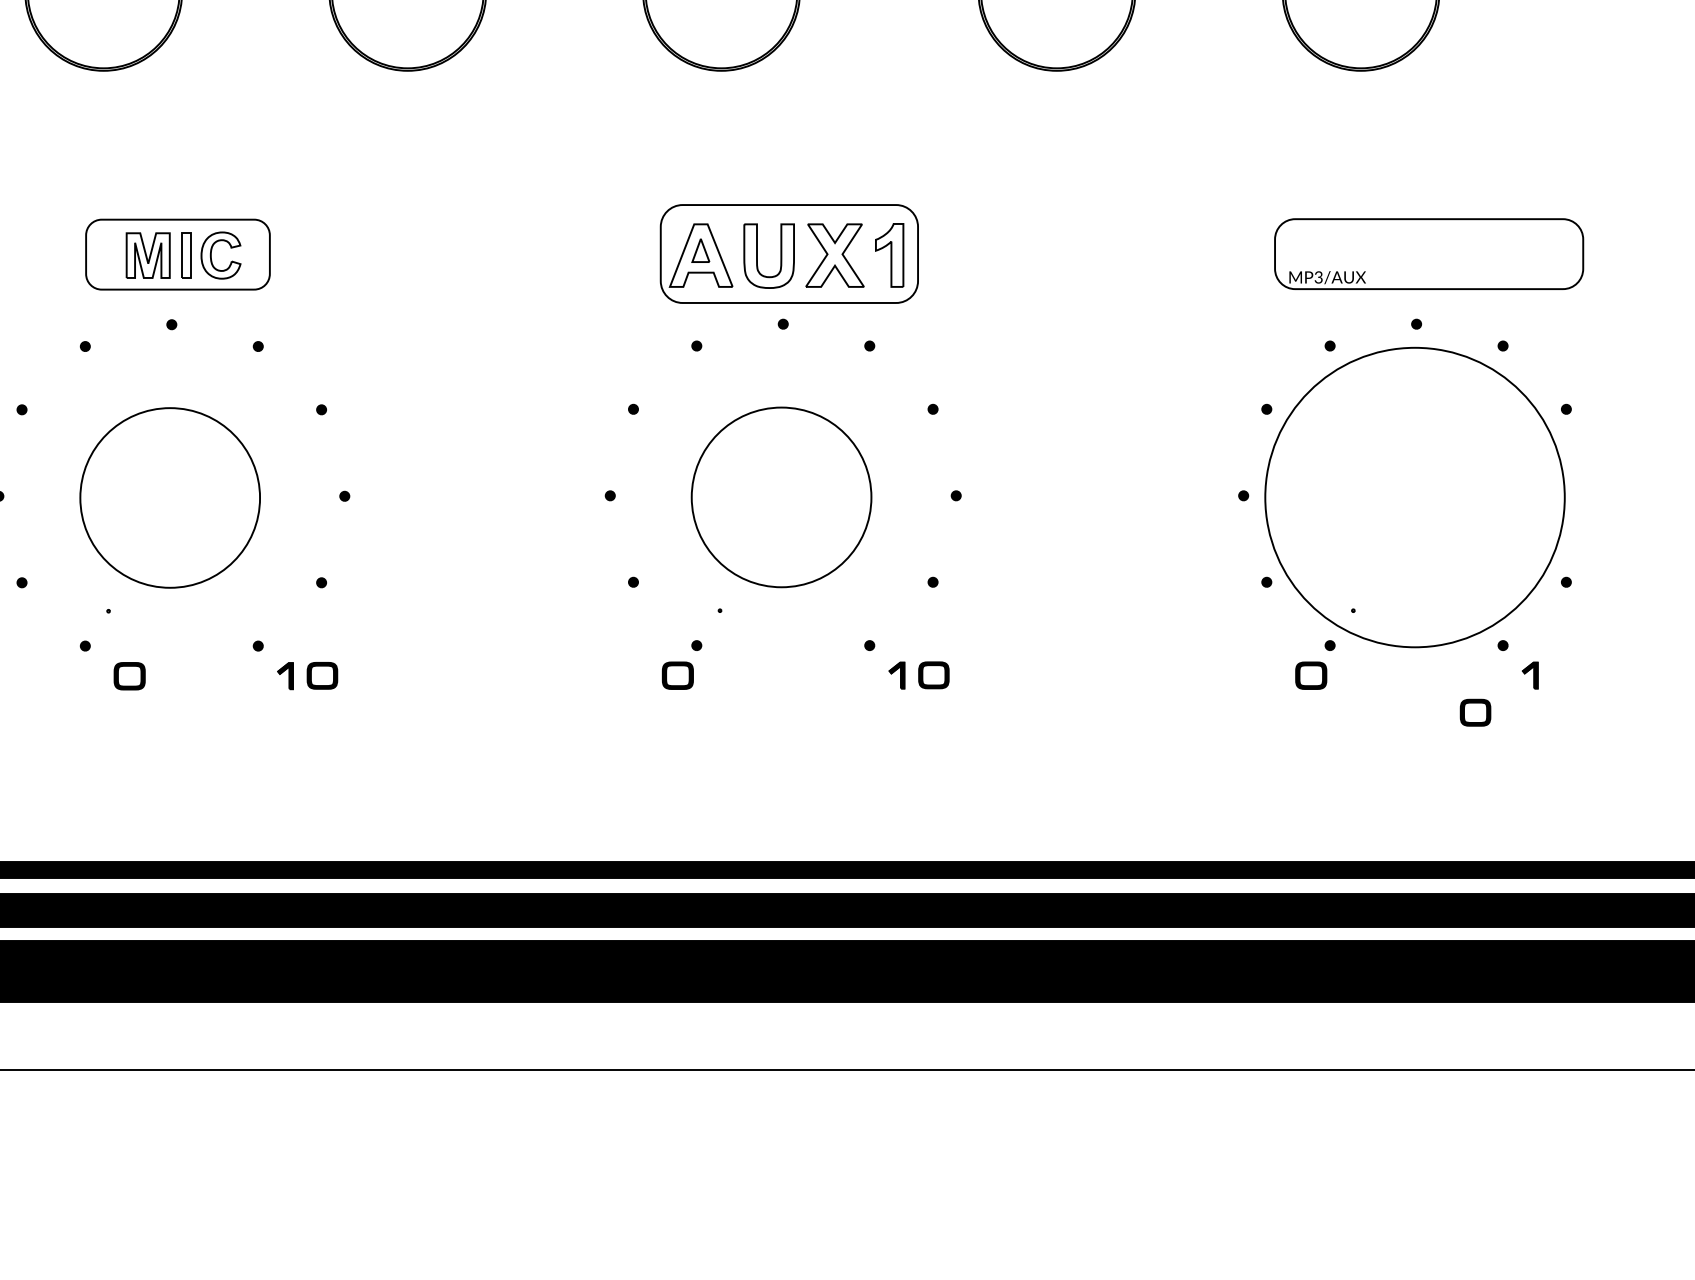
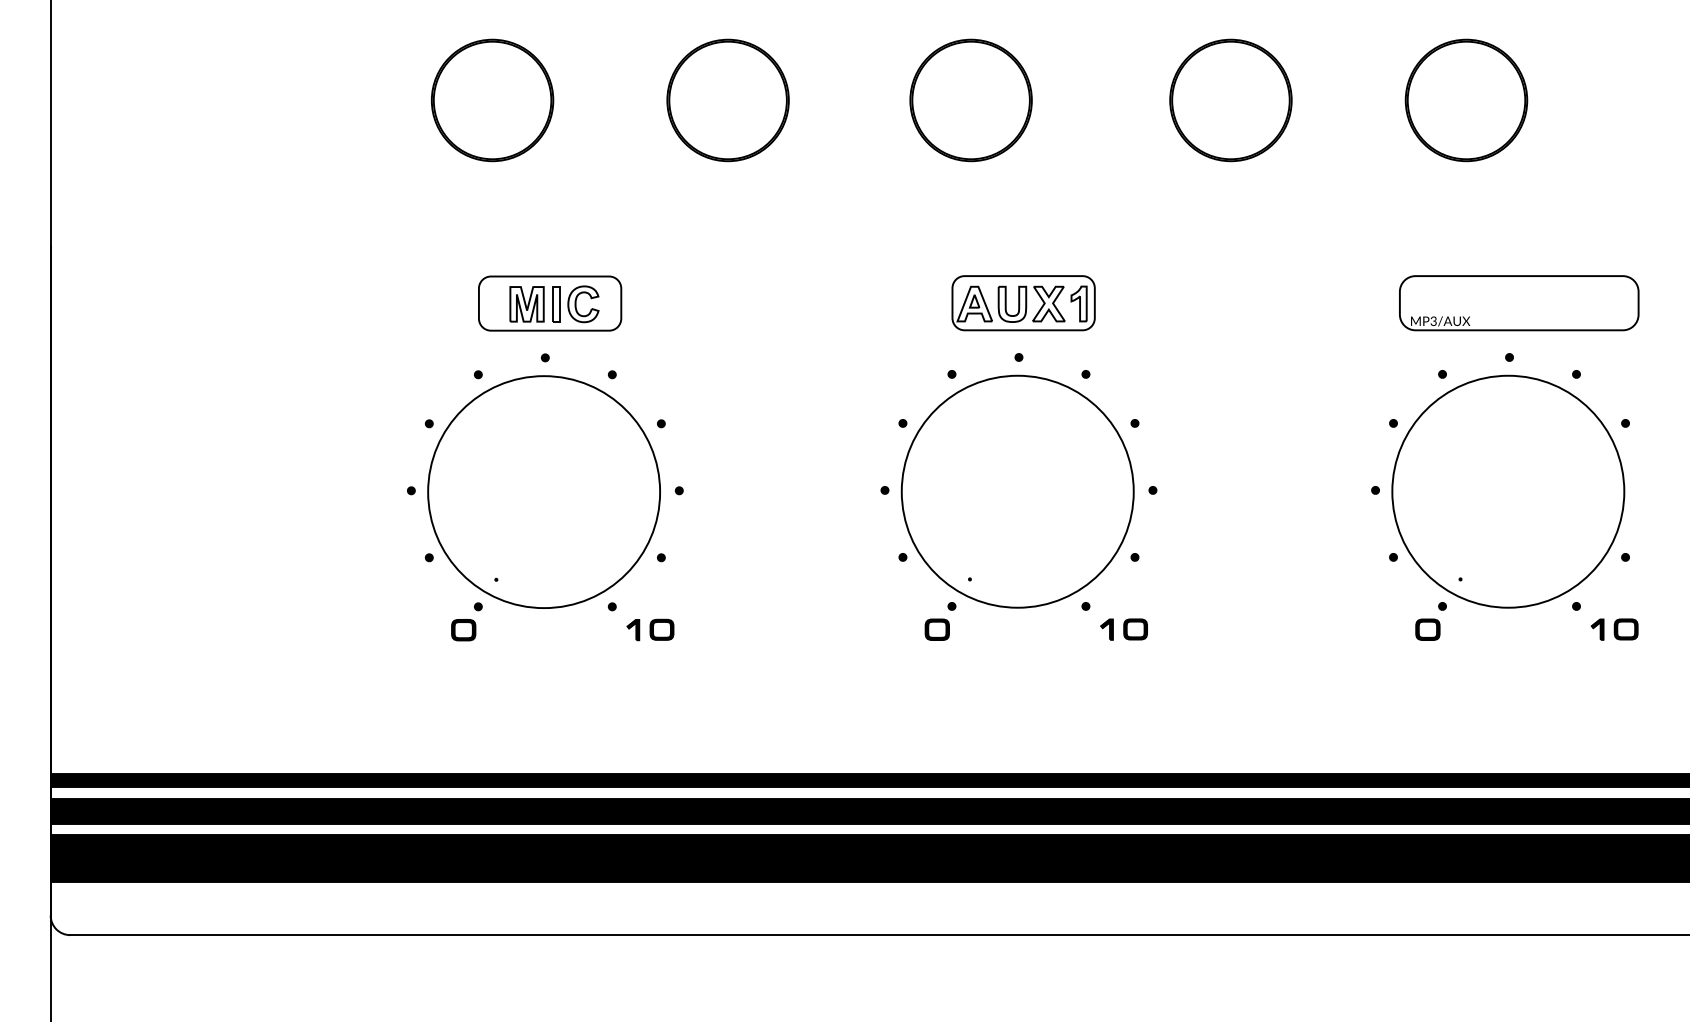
part: (789, 254) -> (1023, 303), size x0.71
part: (169, 497) -> (543, 491), size x1.67
part: (781, 497) -> (1017, 491), size x1.67
part: (129, 676) -> (463, 630), moved
part: (1474, 712) -> (1625, 629), moved

